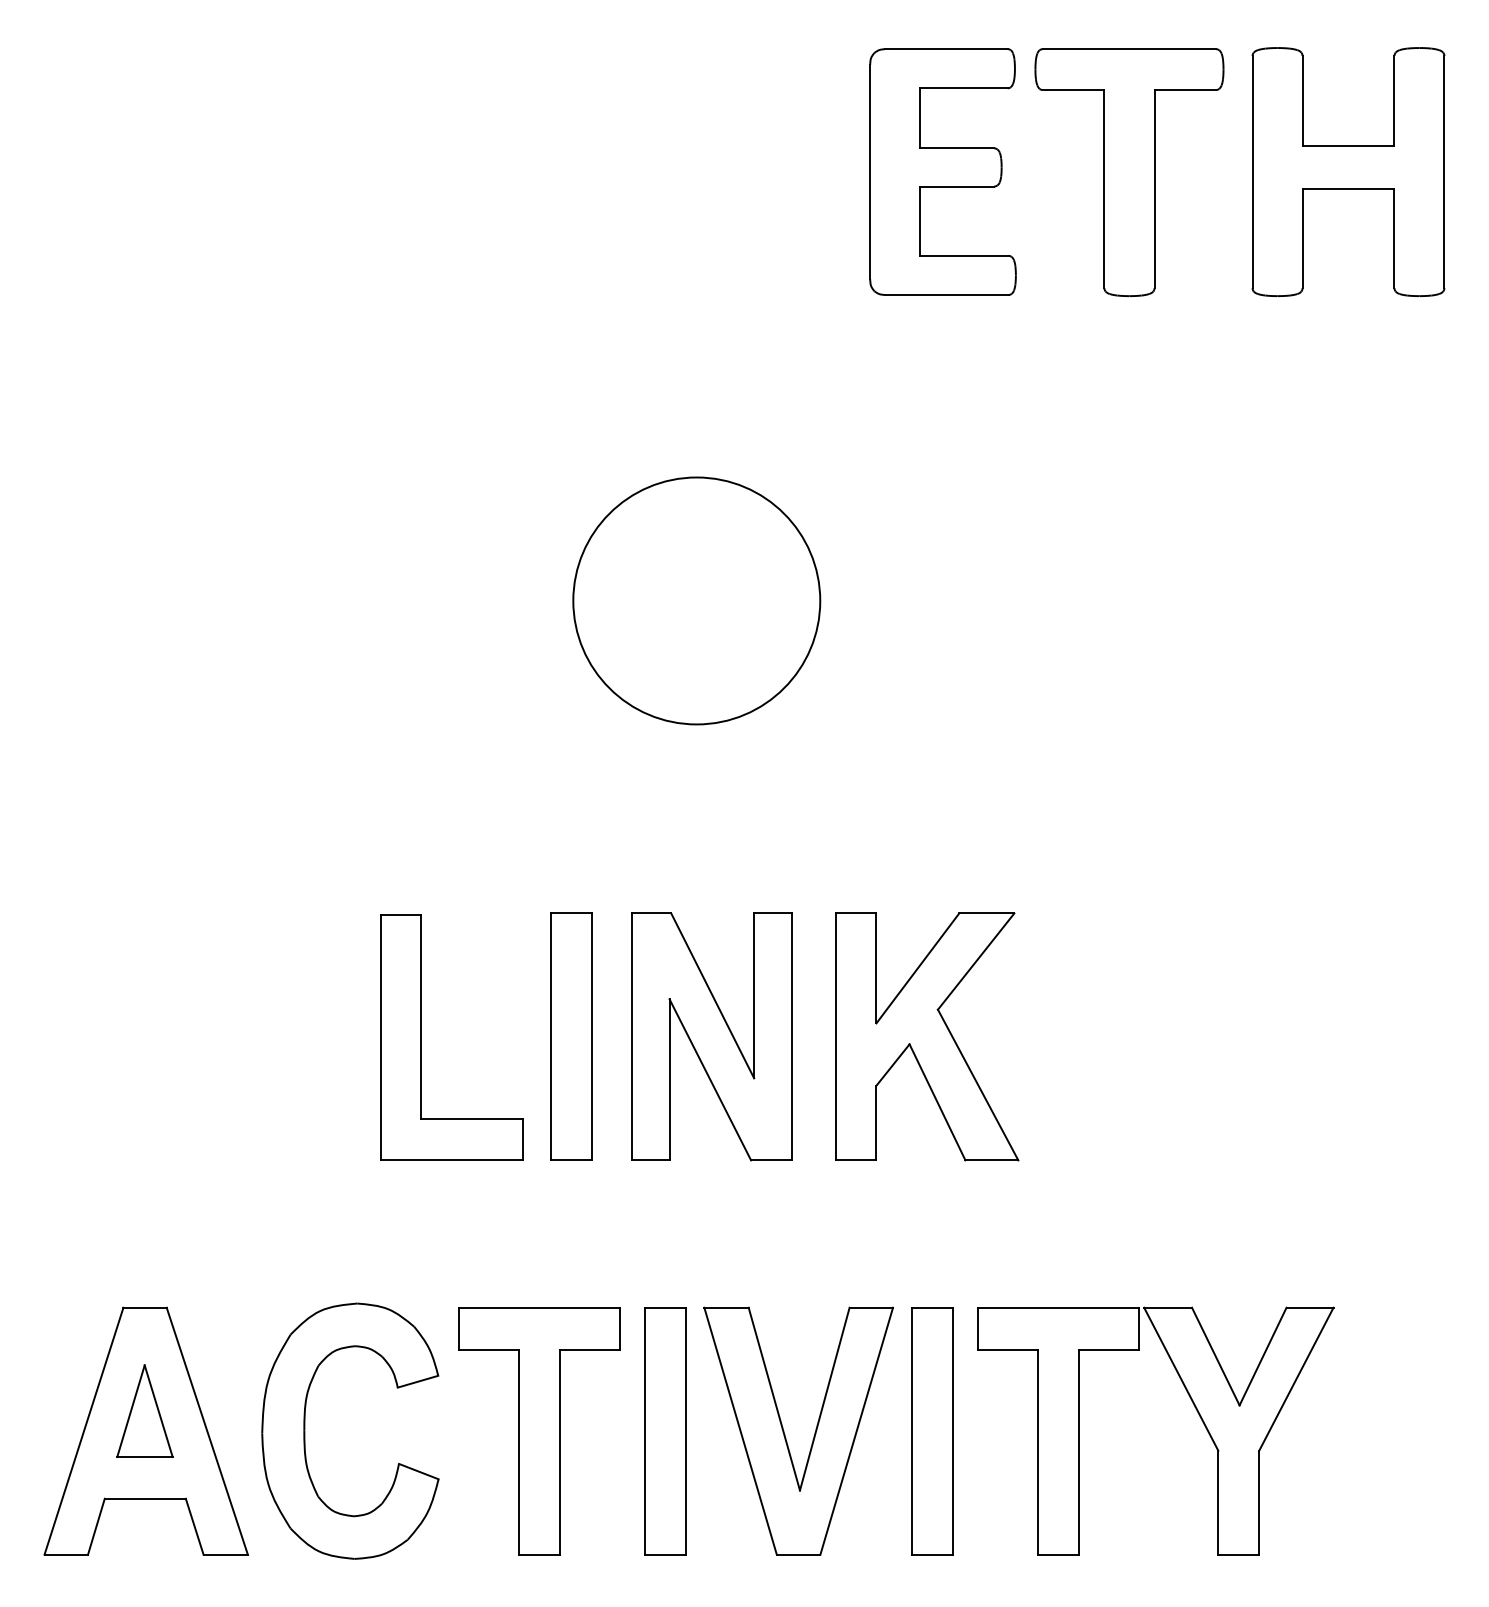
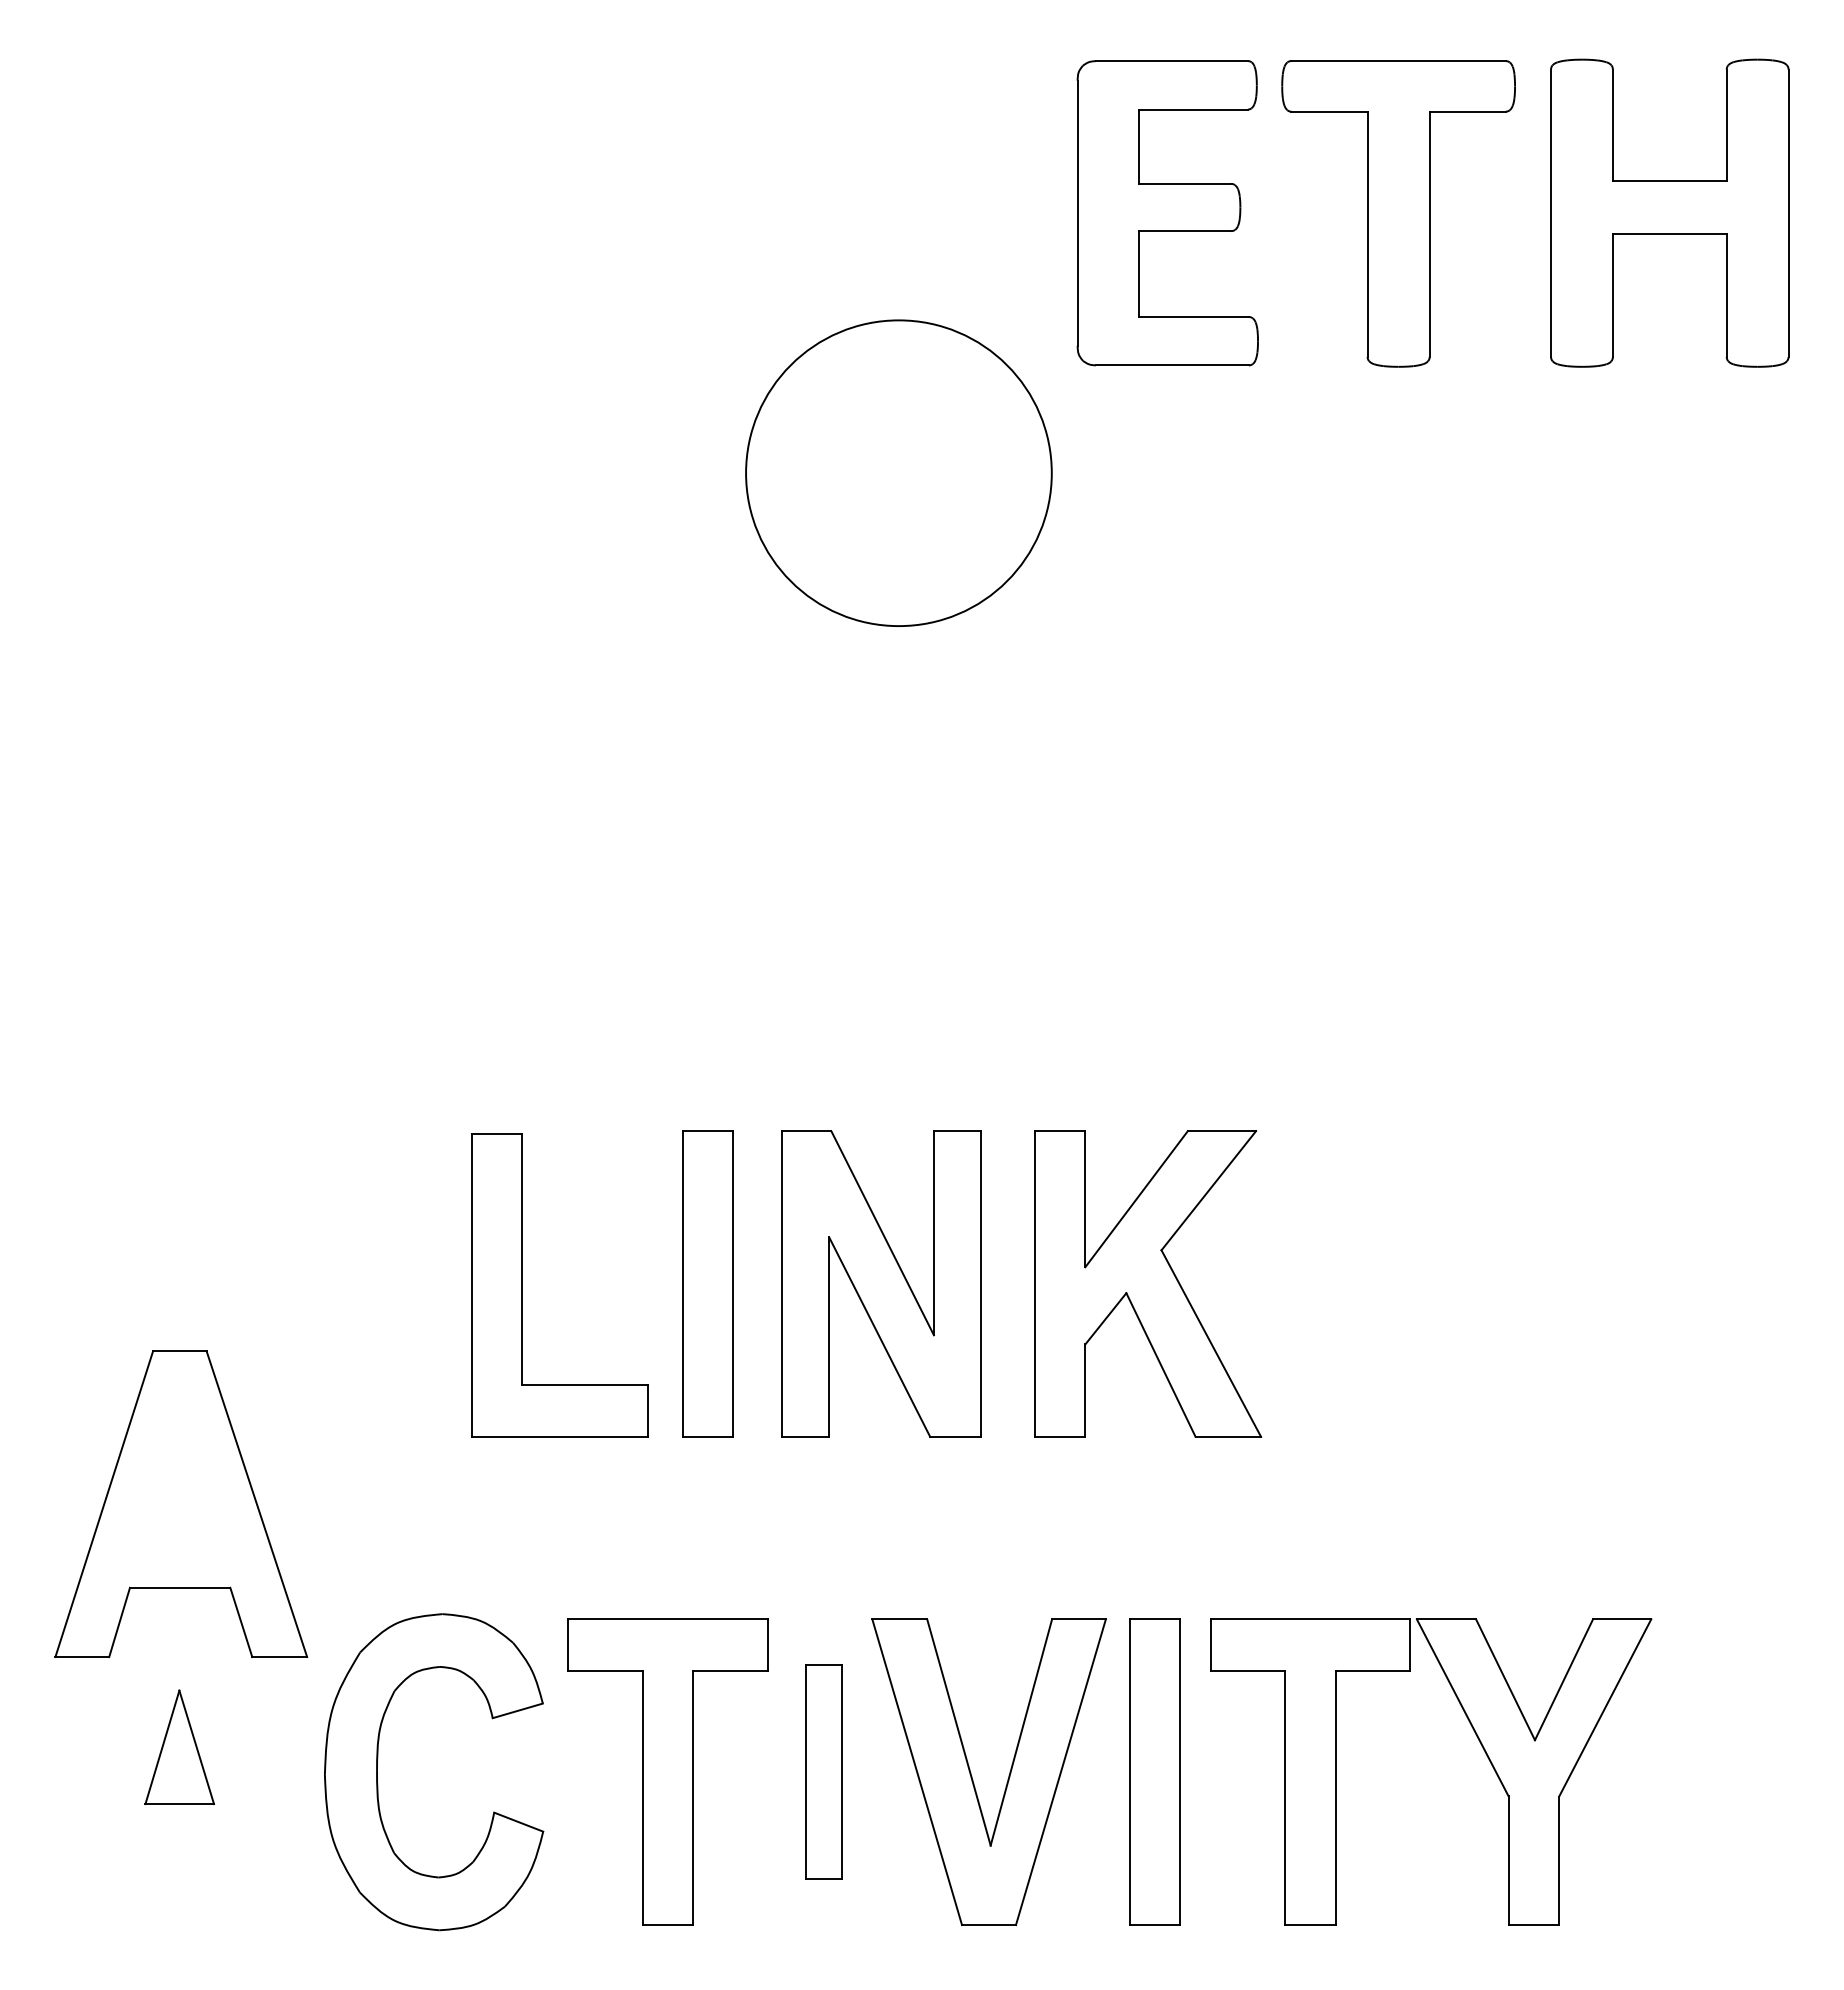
circle: (696, 600) -> (898, 472), moved
part: (146, 1430) -> (181, 1503), moved
part: (664, 1430) -> (823, 1771), size x0.7

